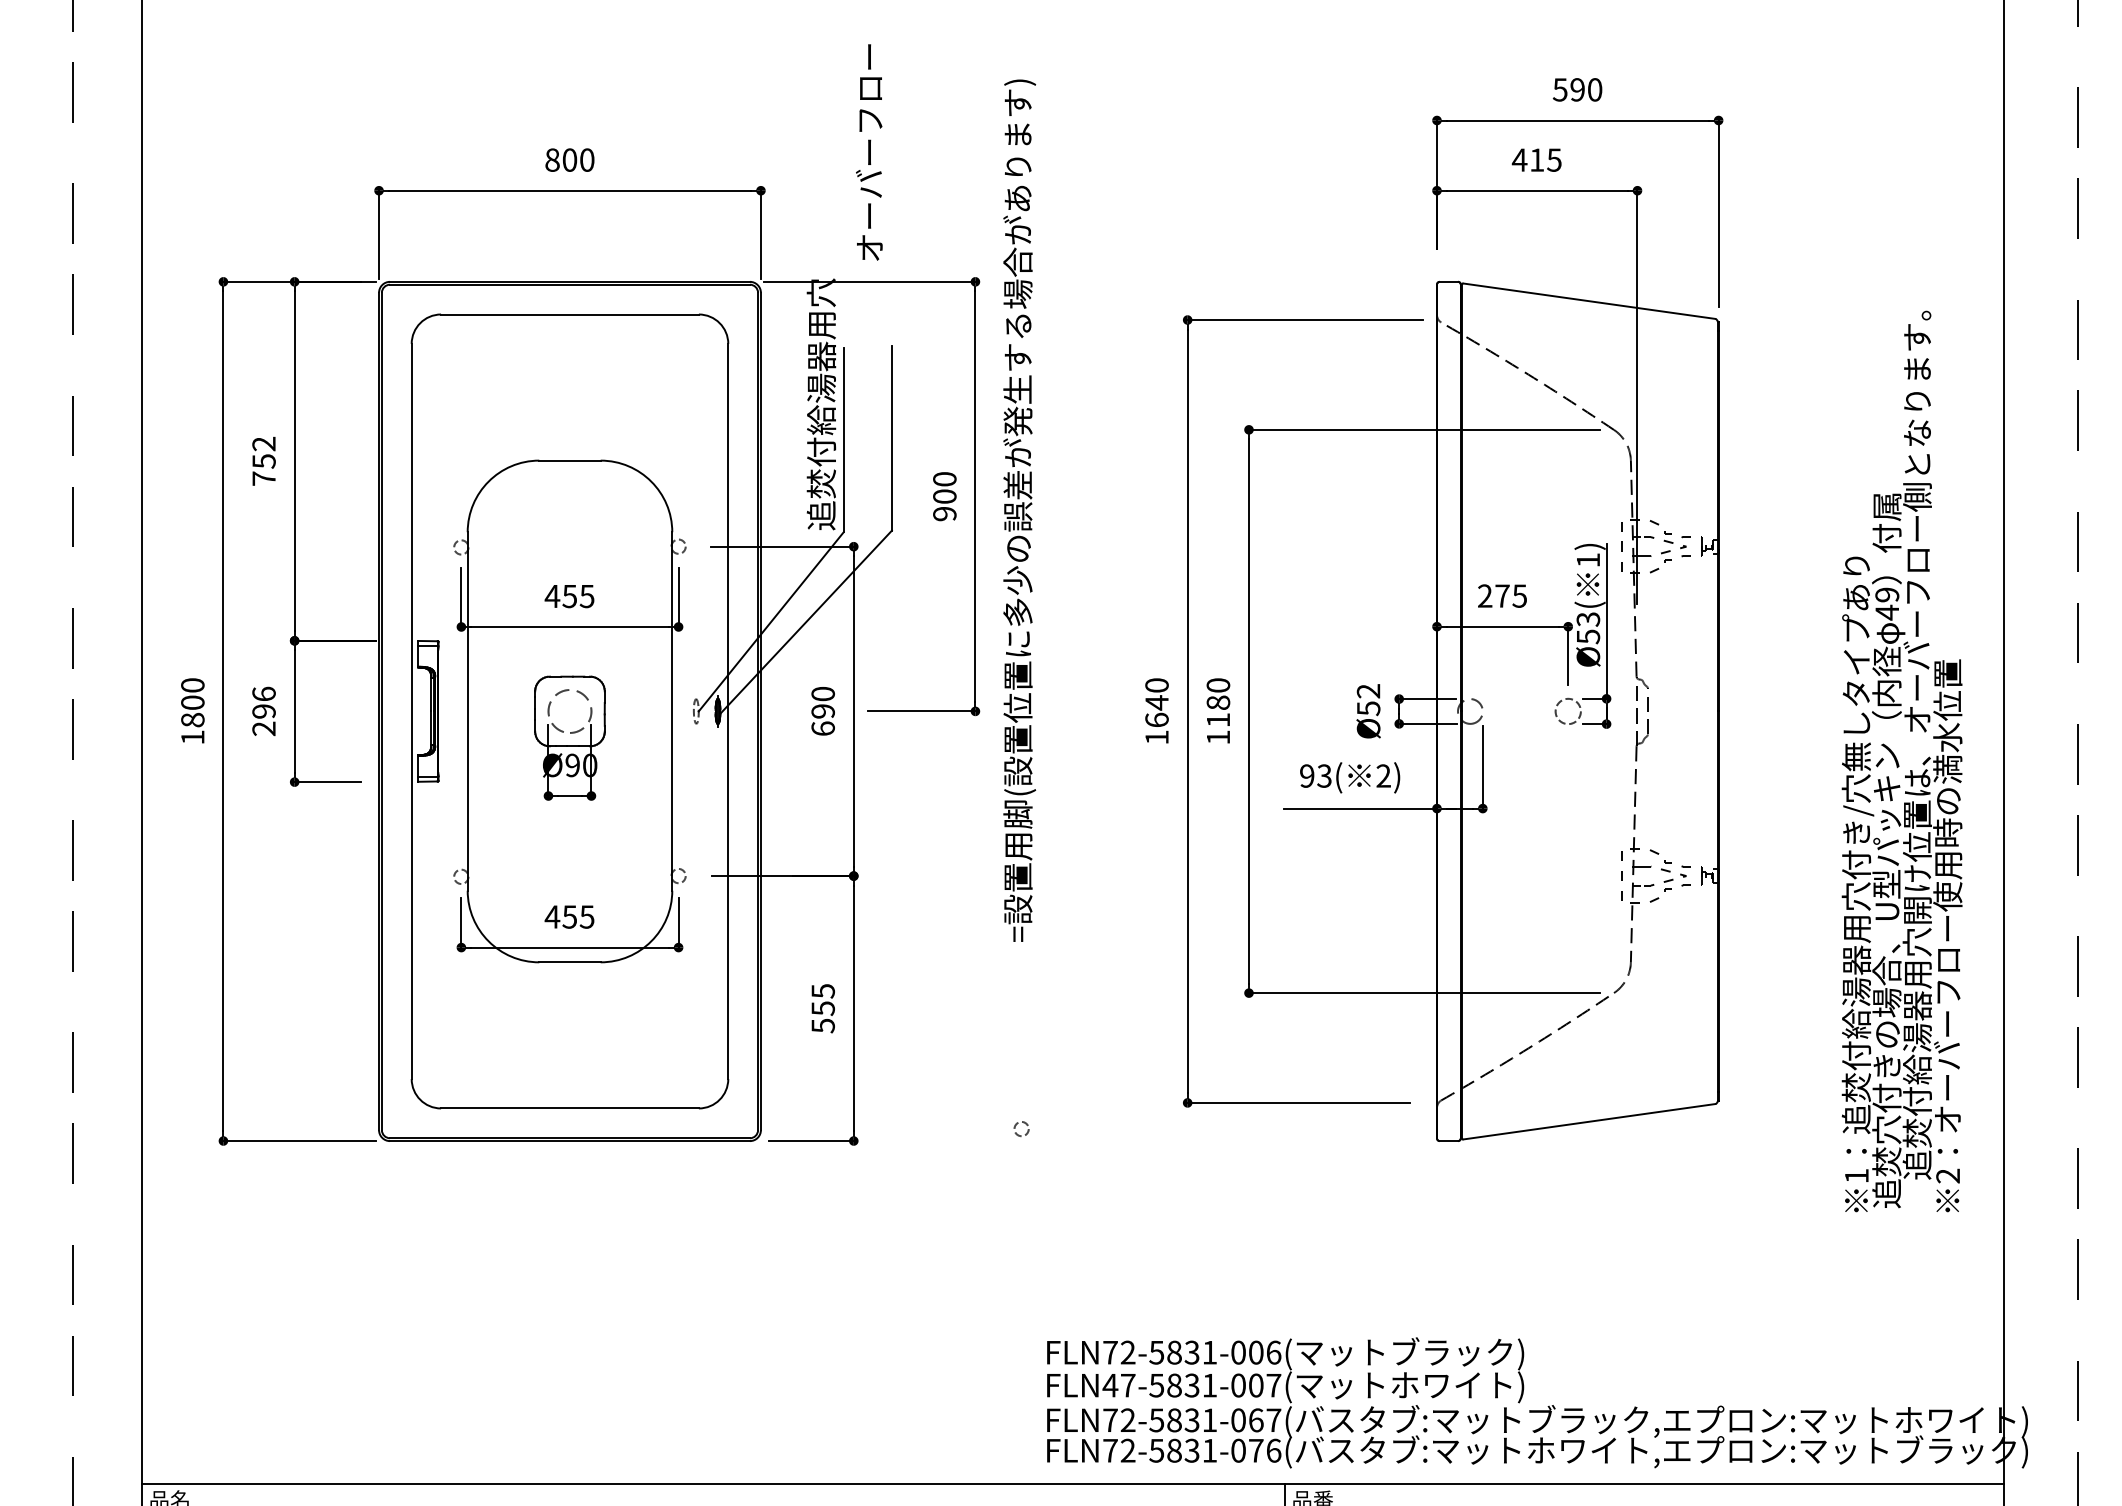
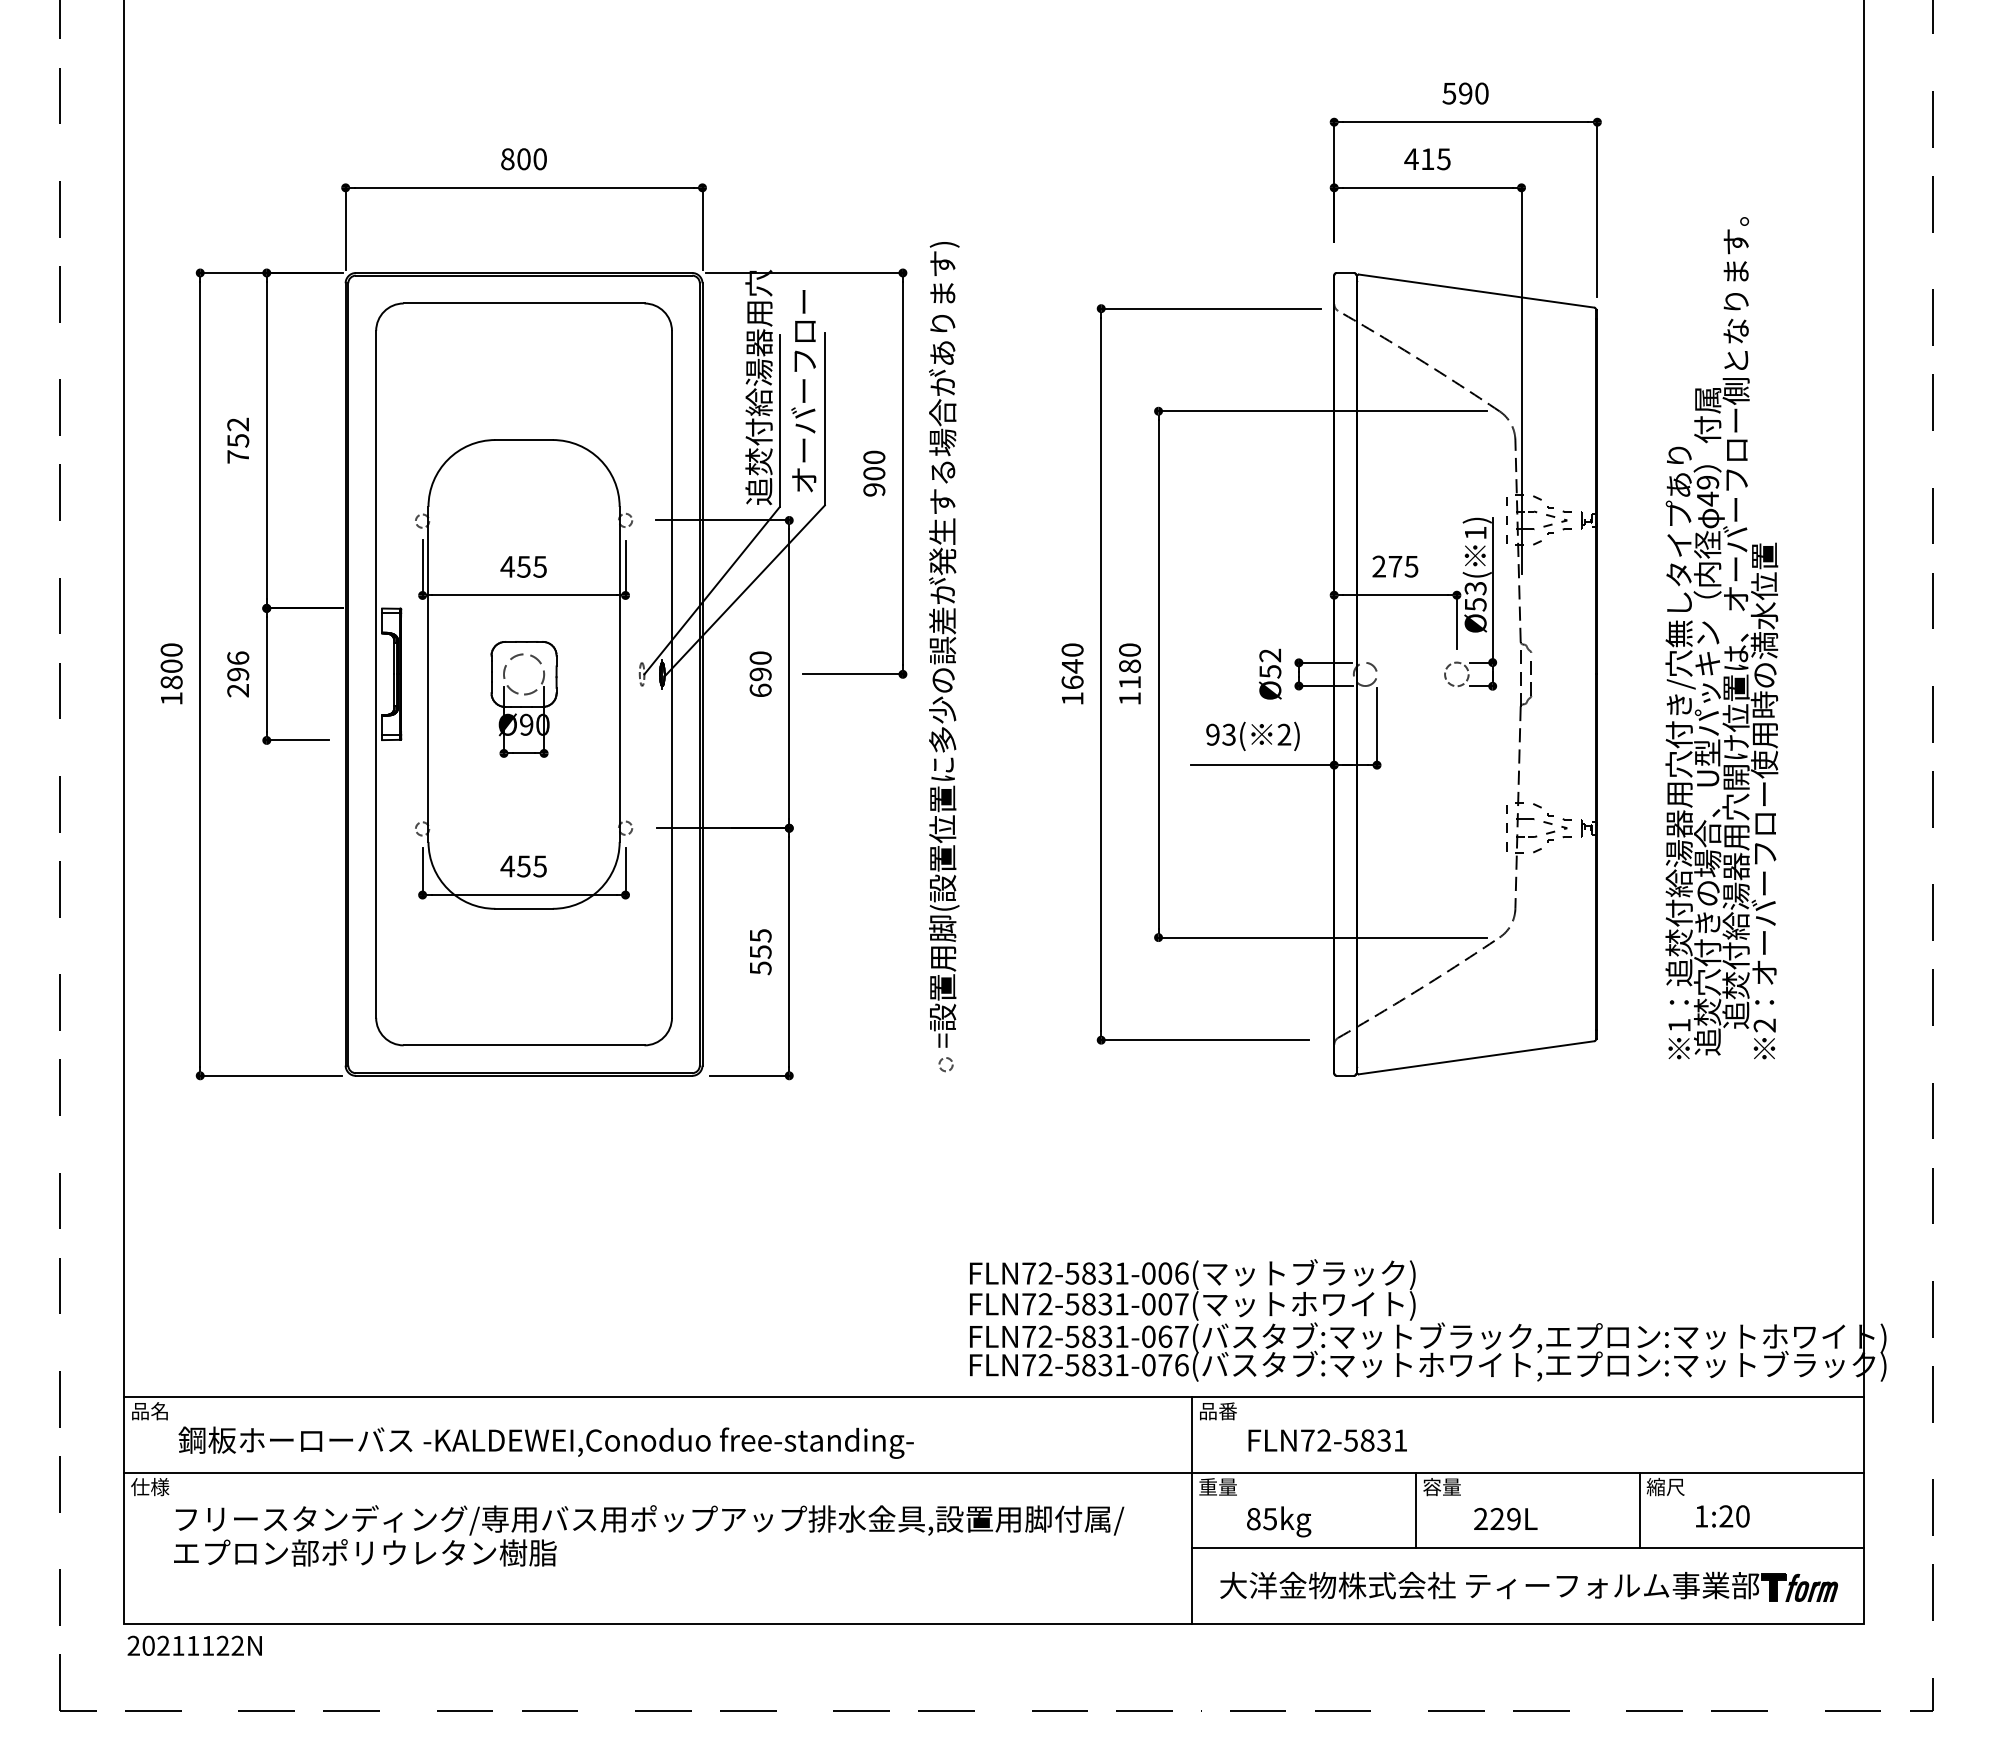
text: (869, 152) -> (803, 391), moved
text: (1019, 510) -> (944, 644), moved
text: (1901, 761) -> (1721, 638), moved
text: (1118, 1385) -> (1036, 1304), FLN47-5831-007( -> FLN72-5831-007(

